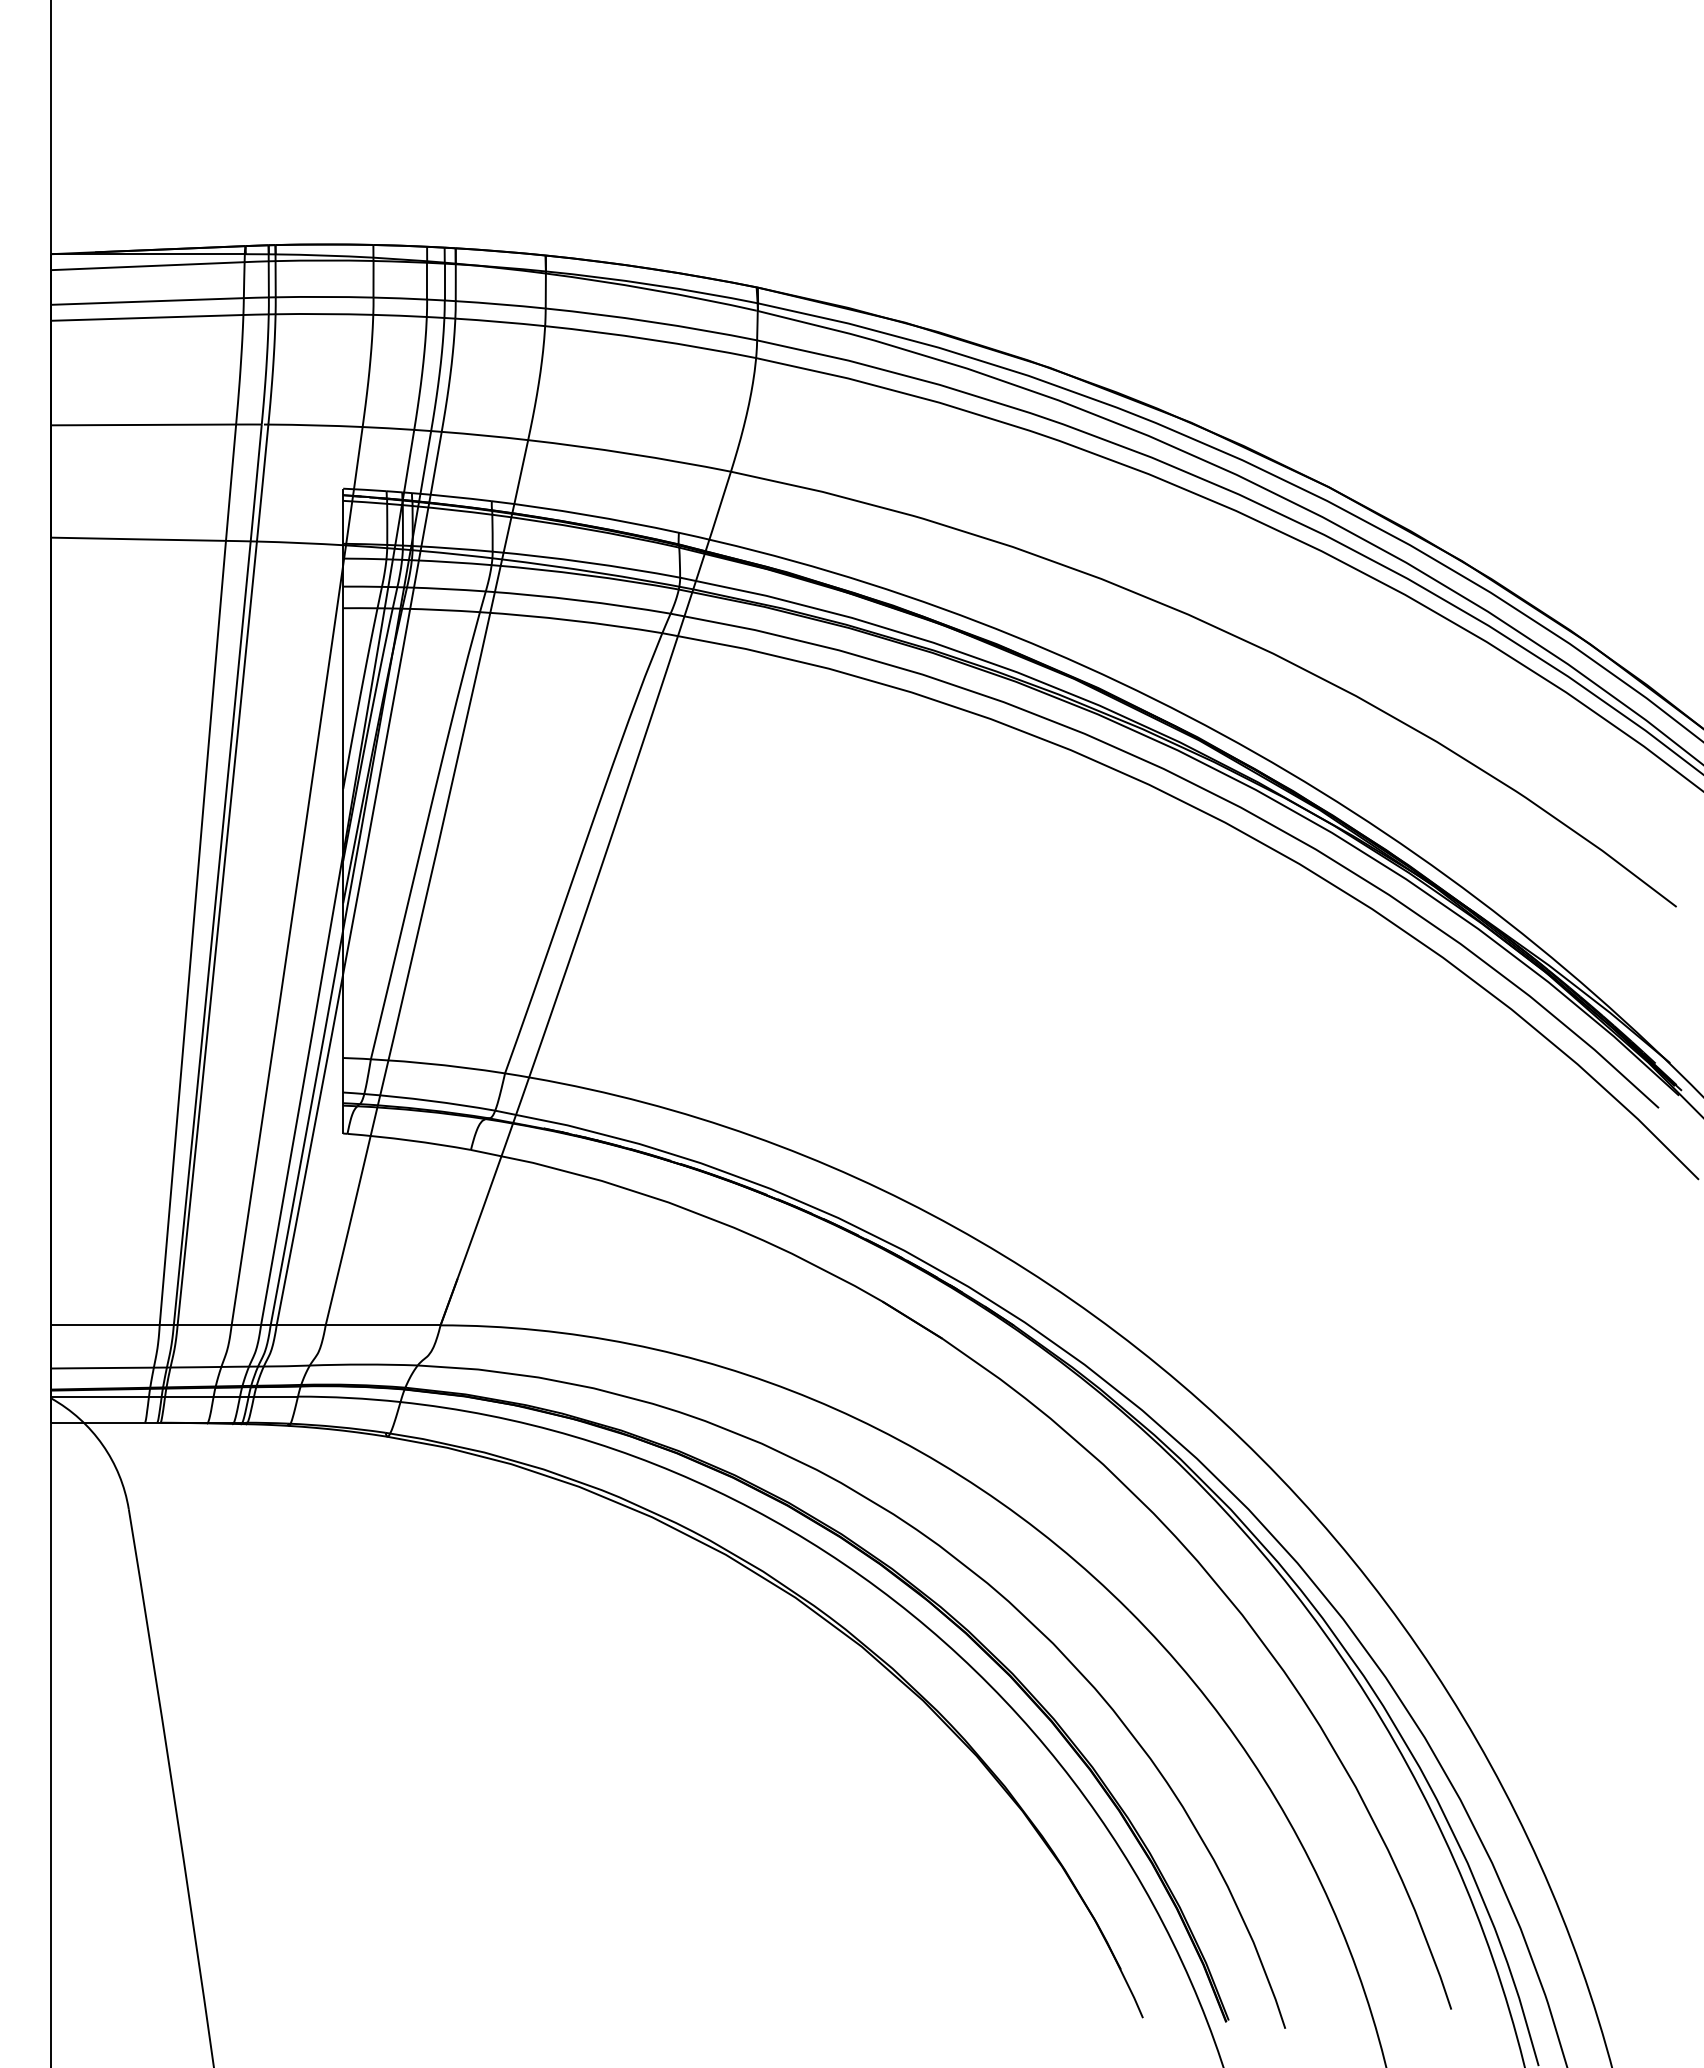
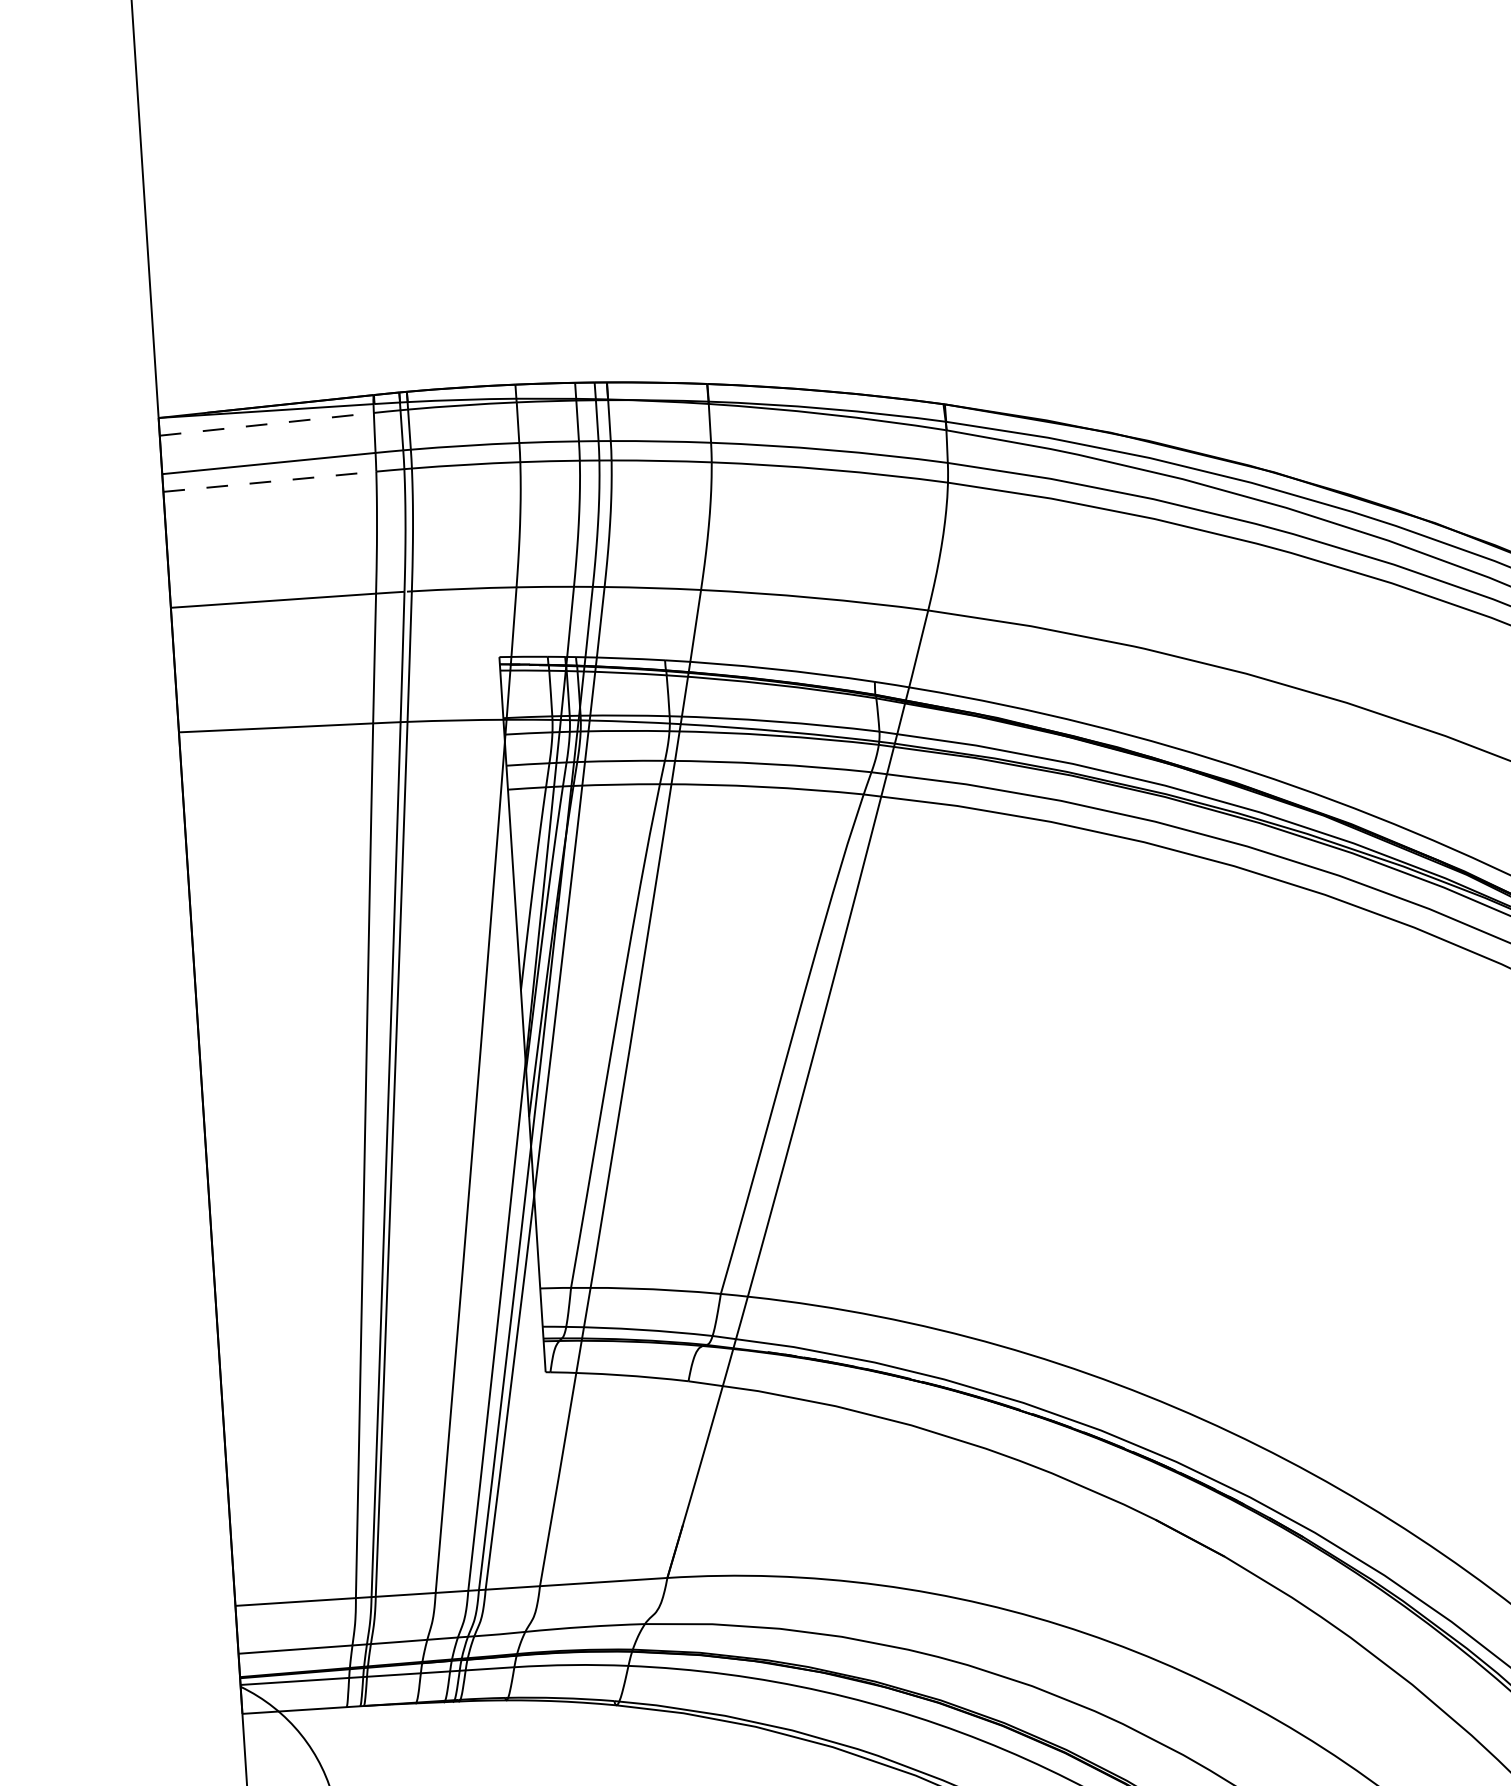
line: (147, 266) -> (266, 424), solid -> dashed
line: (147, 317) -> (270, 481), solid -> dashed

